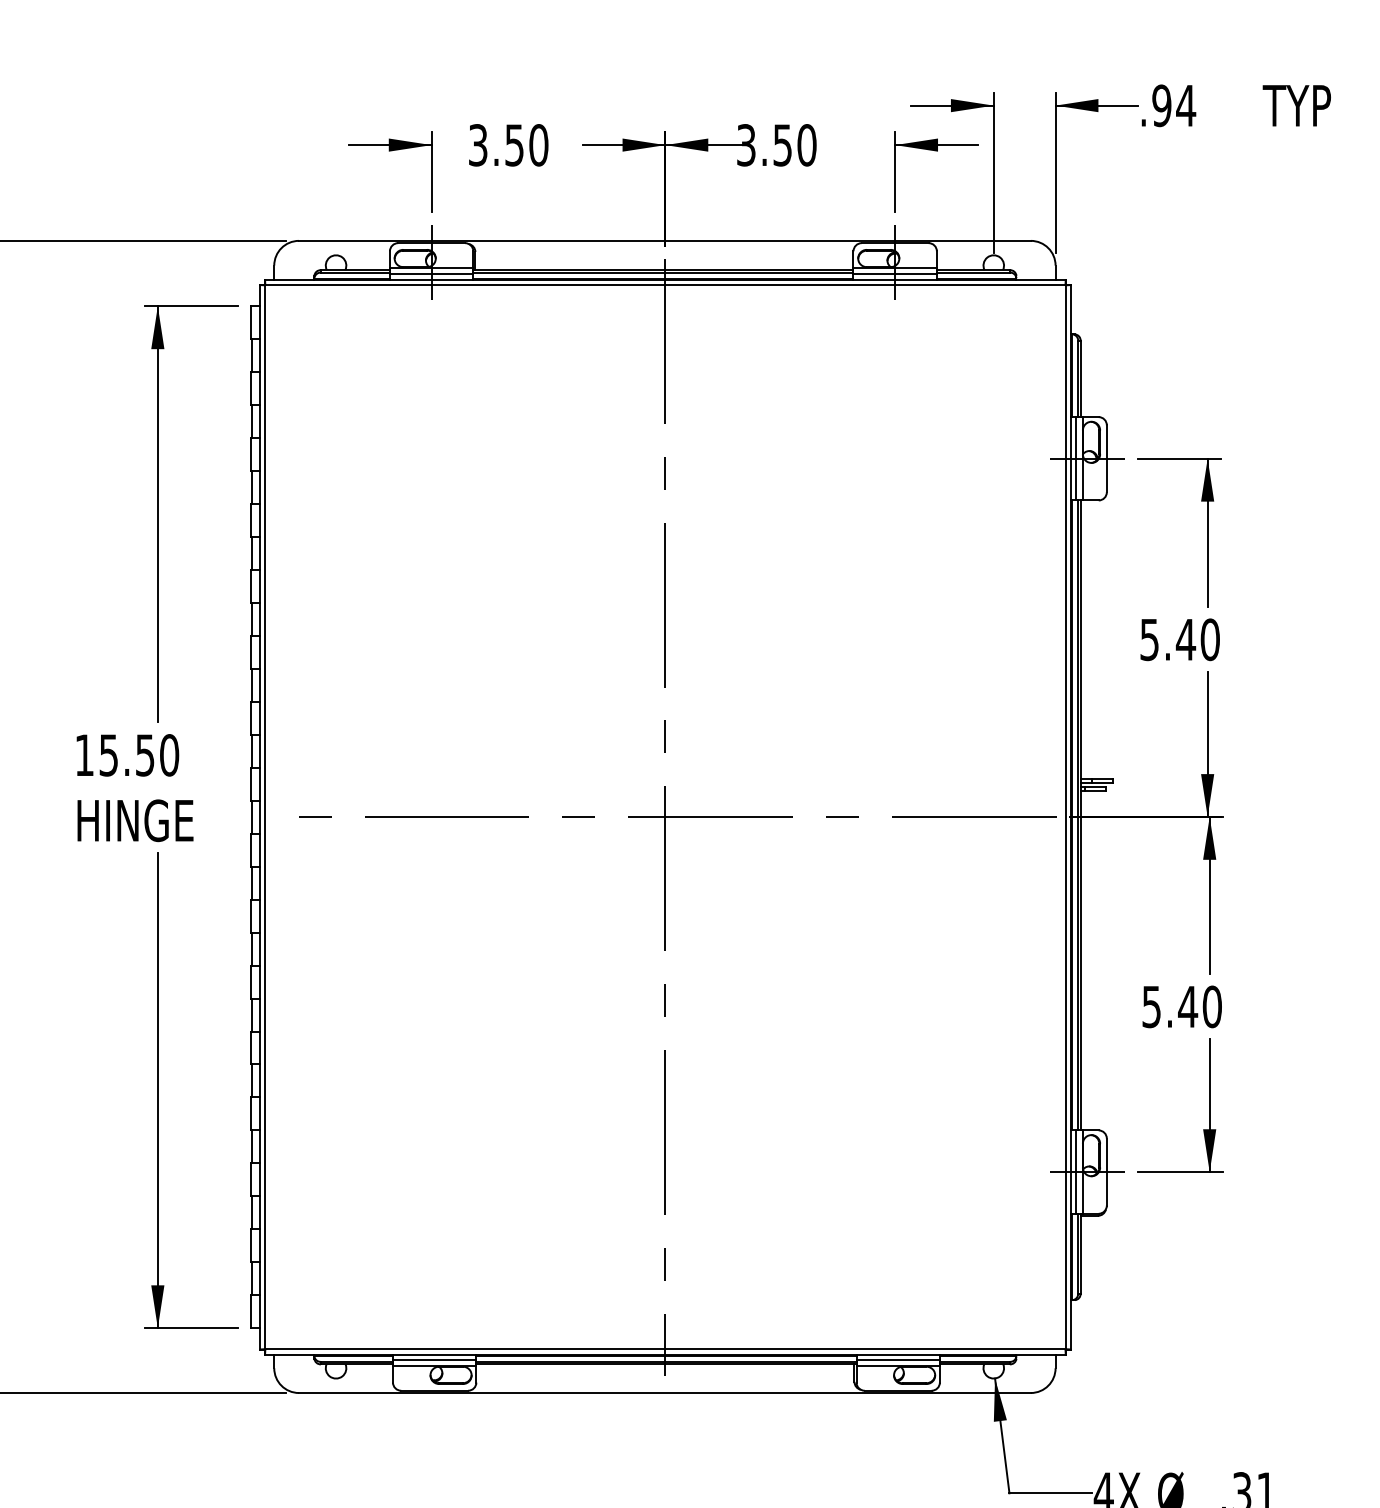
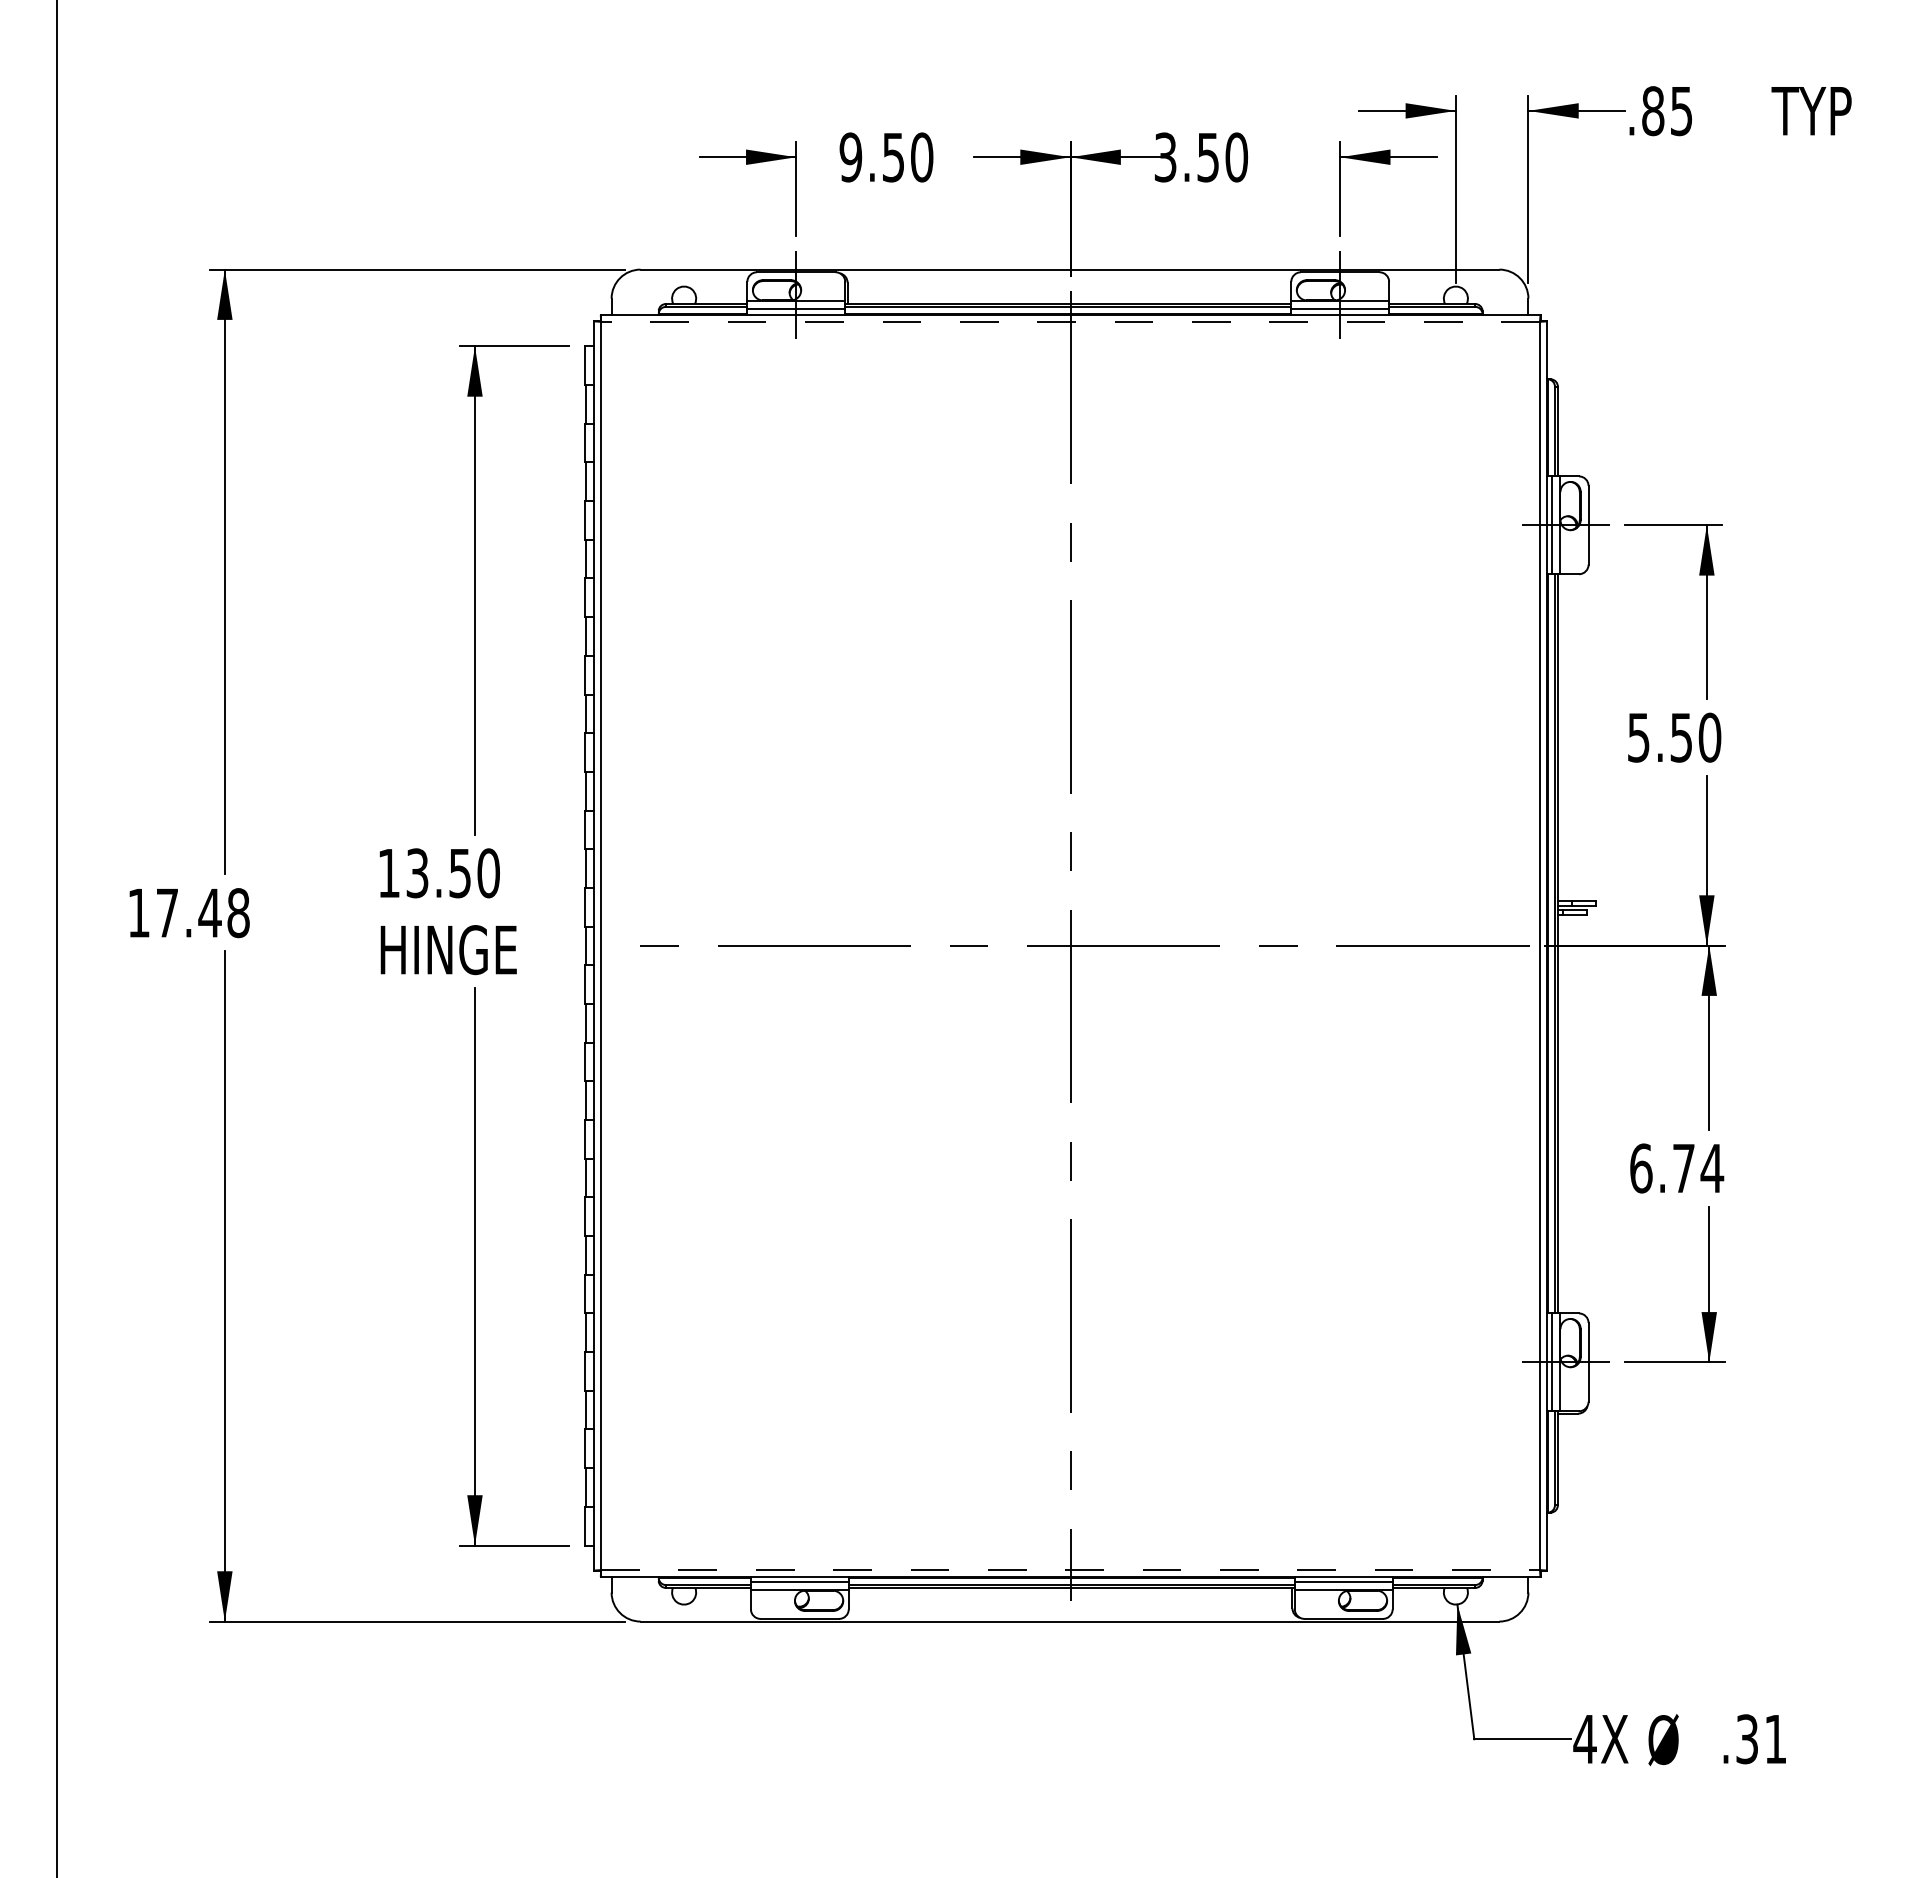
text: (1174, 106) -> (1667, 111), .94 -> .85
text: (477, 145) -> (850, 157), 3.50 -> 9.50
line: (665, 285) -> (1070, 321), solid -> dashed
text: (1186, 639) -> (1681, 737), 5.40 -> 5.50
text: (108, 754) -> (417, 872), 15.50 -> 13.50
text: (1182, 1006) -> (1677, 1168), 5.40 -> 6.74
line: (666, 1349) -> (1071, 1570), solid -> dashed

